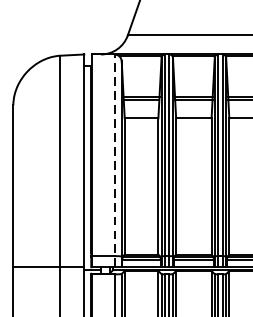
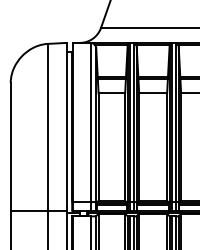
line: (114, 160) -> (90, 126), dashed -> solid

